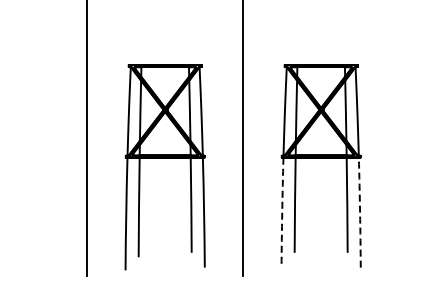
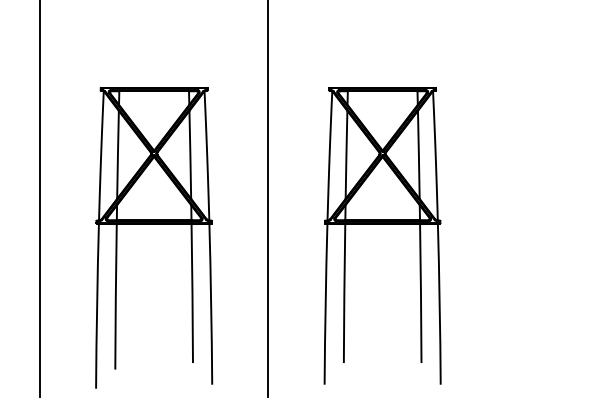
arc: (282, 212) -> (326, 303), dashed -> solid
arc: (360, 212) -> (440, 303), dashed -> solid

